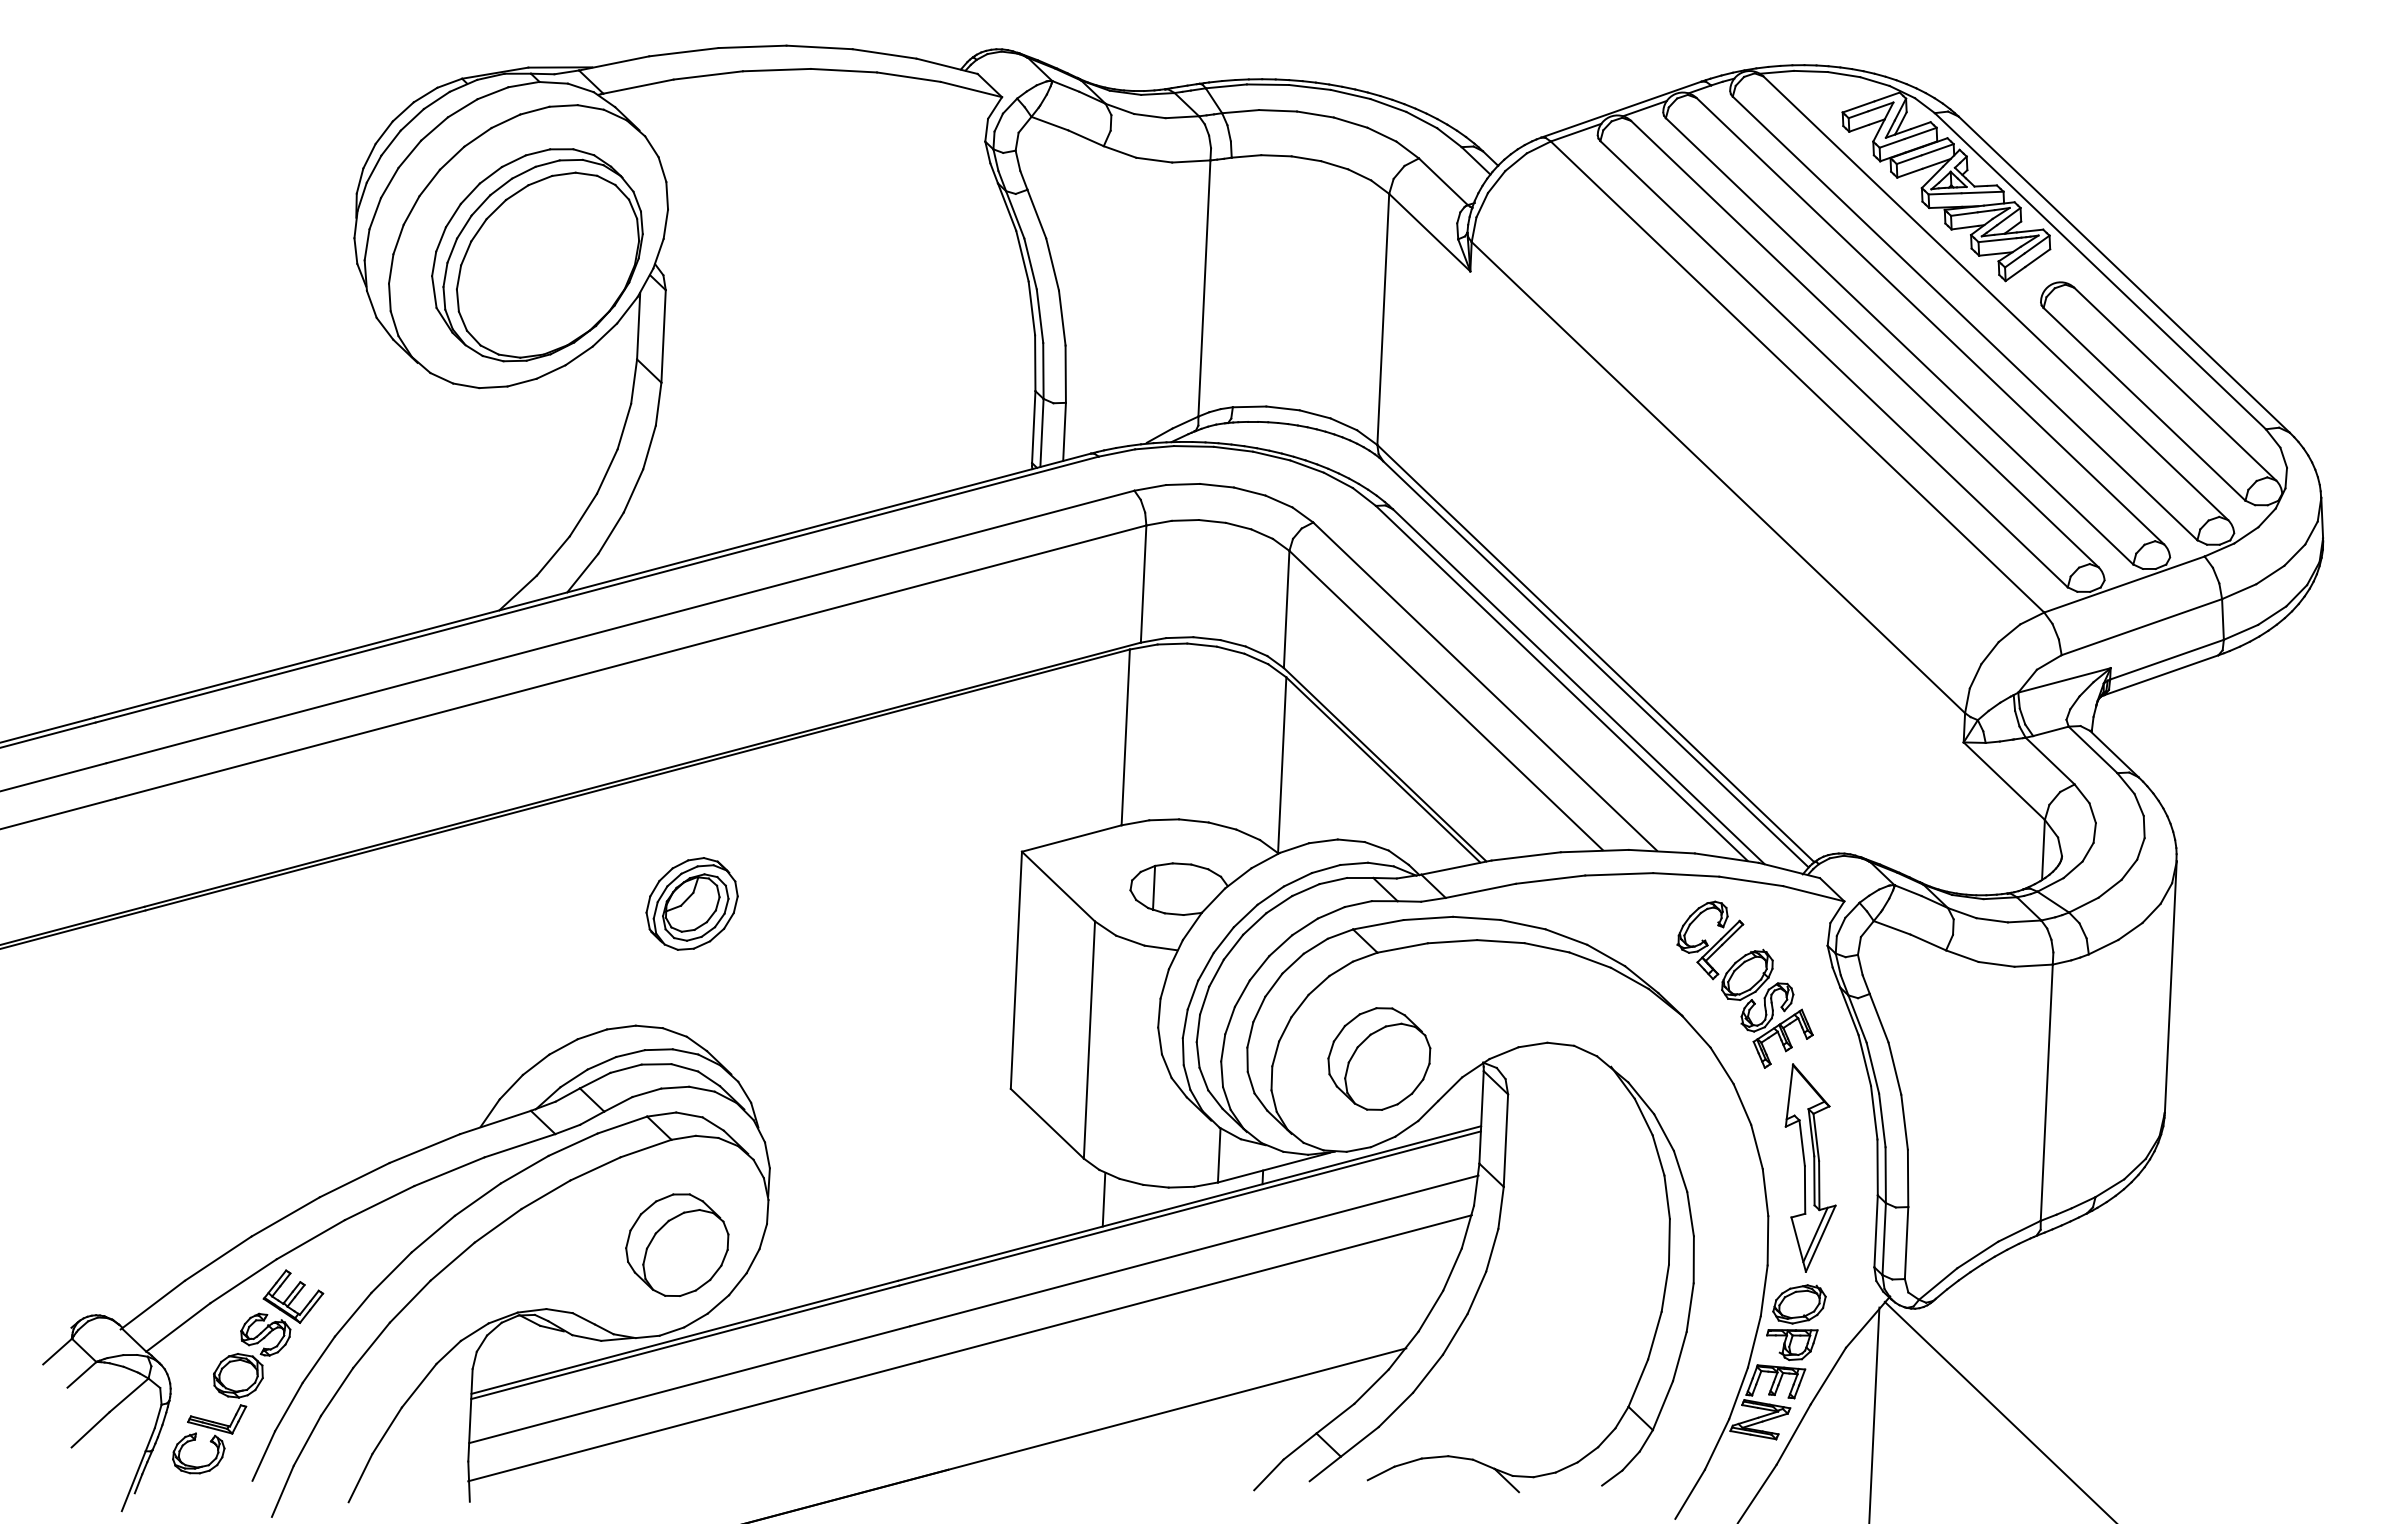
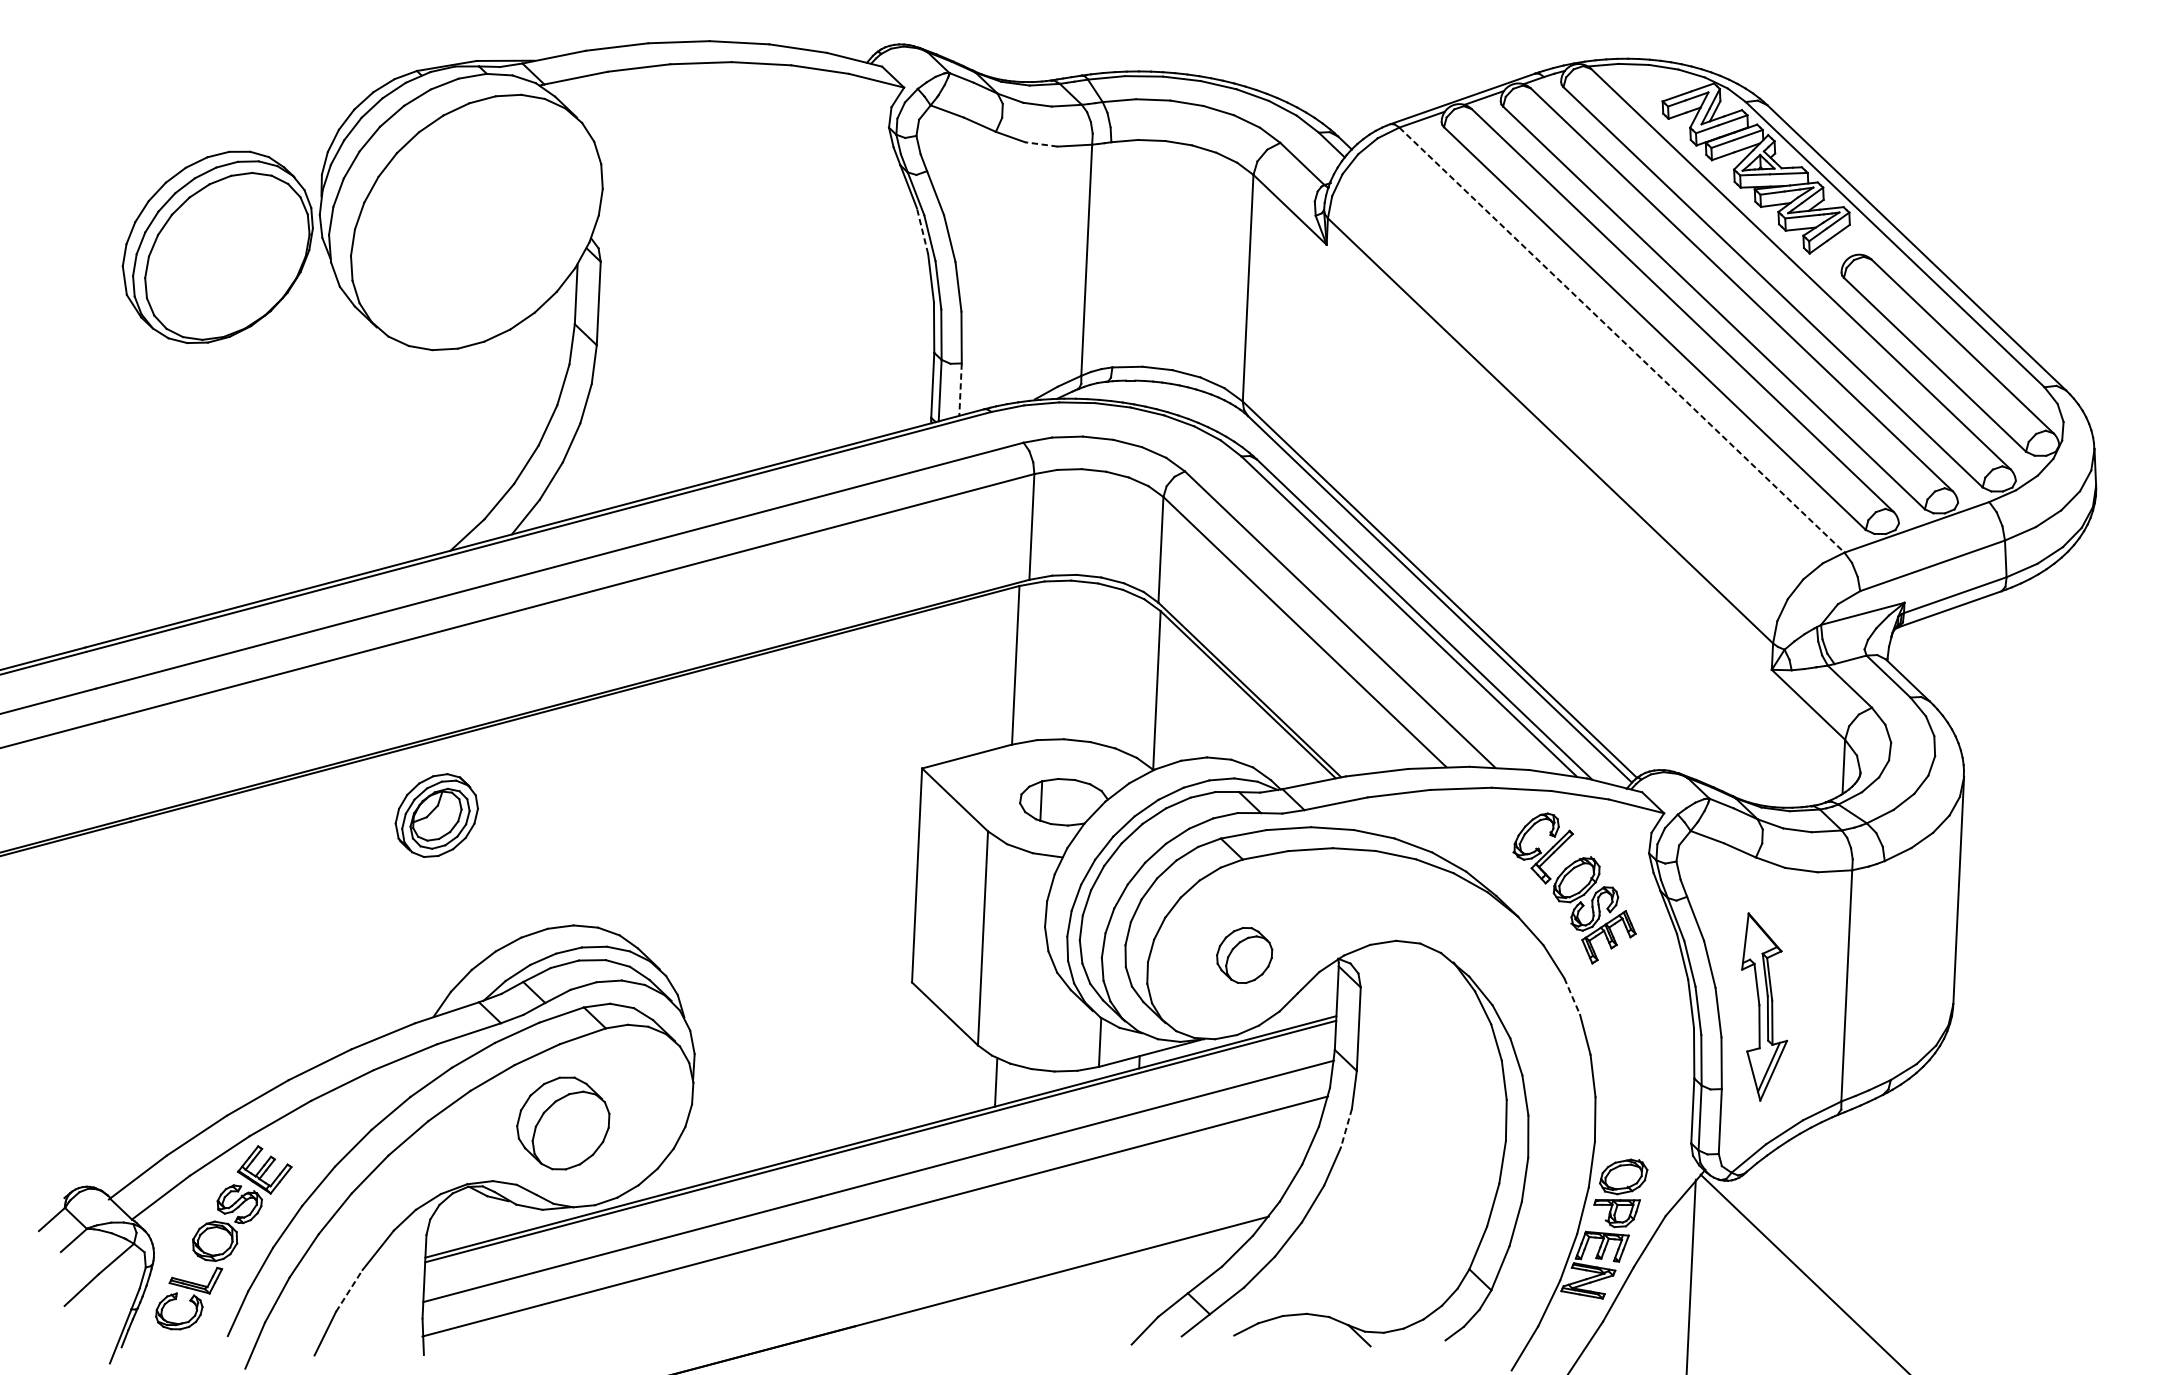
line: (1153, 160) -> (1040, 144), solid -> dashed
part: (537, 255) -> (217, 247), moved
line: (1022, 255) -> (922, 230), solid -> dashed
line: (1797, 377) -> (1621, 340), solid -> dashed
line: (1064, 432) -> (960, 390), solid -> dashed
part: (691, 903) -> (436, 815), moved
part: (1379, 1058) -> (1244, 955), size x0.6
line: (1742, 1104) -> (1572, 996), solid -> dashed
part: (1810, 1167) -> (1764, 1006), moved
part: (677, 1244) -> (563, 1122), moved
line: (1492, 1250) -> (1346, 1128), solid -> dashed
line: (387, 1430) -> (349, 1290), solid -> dashed

